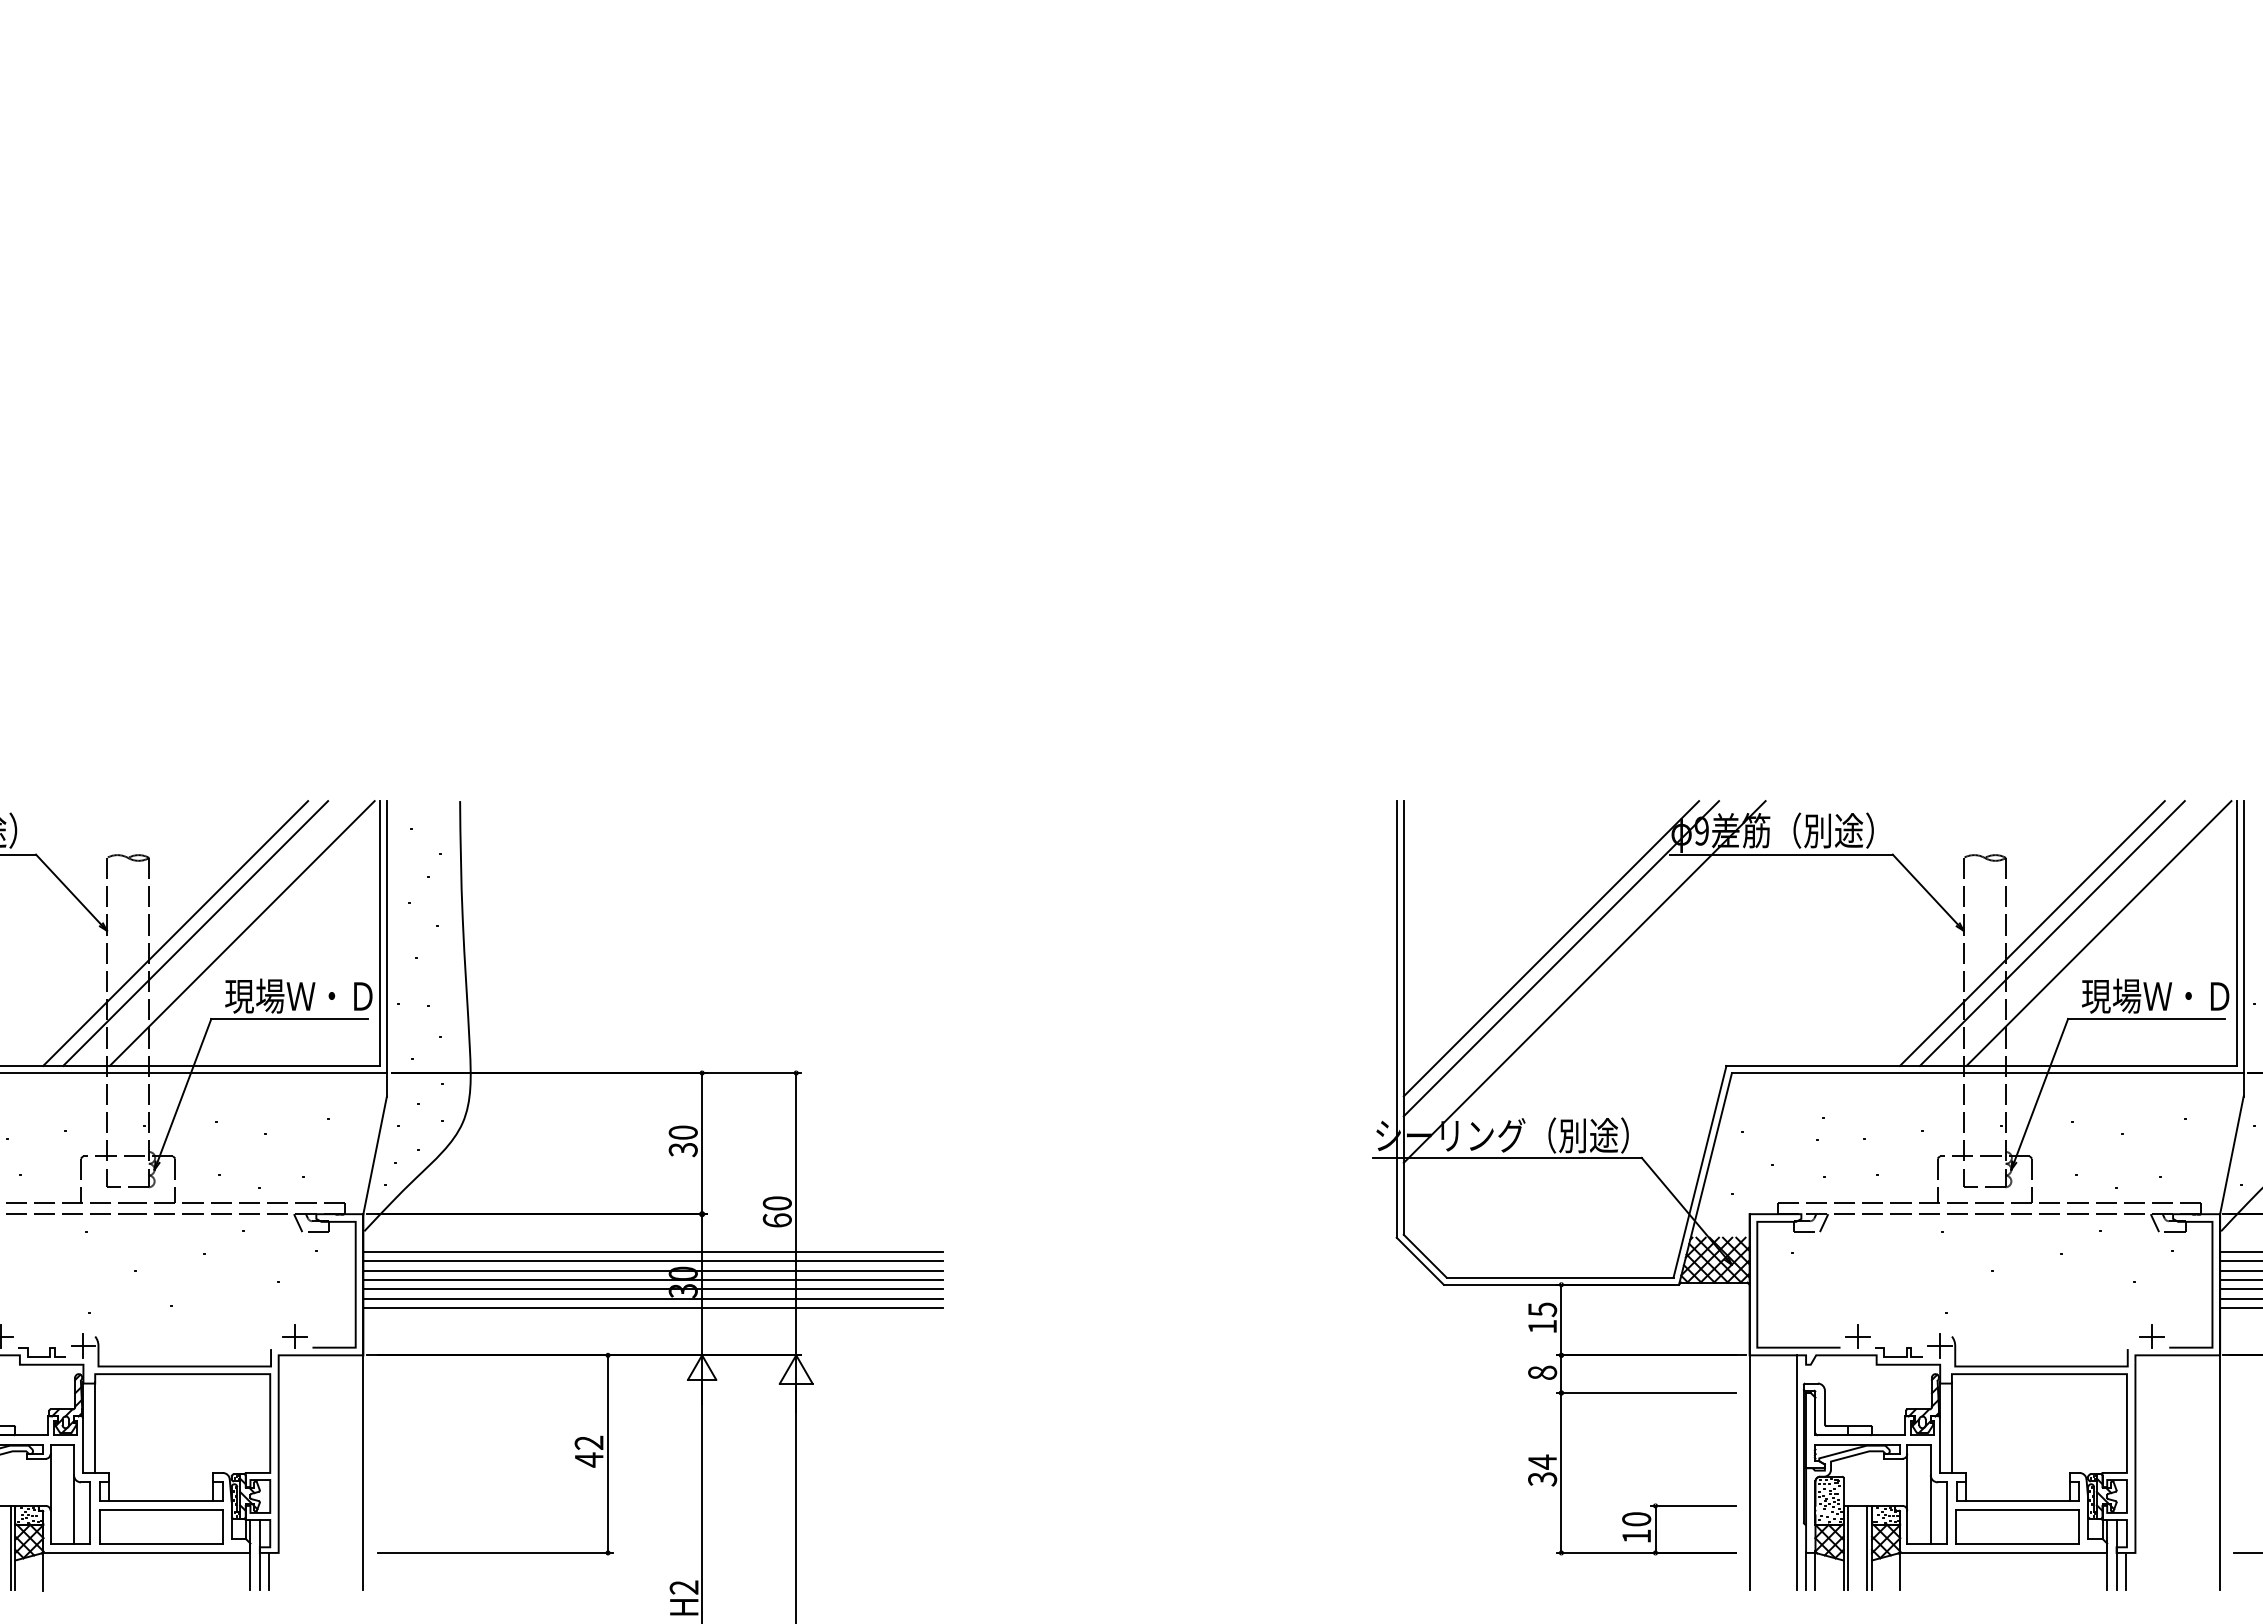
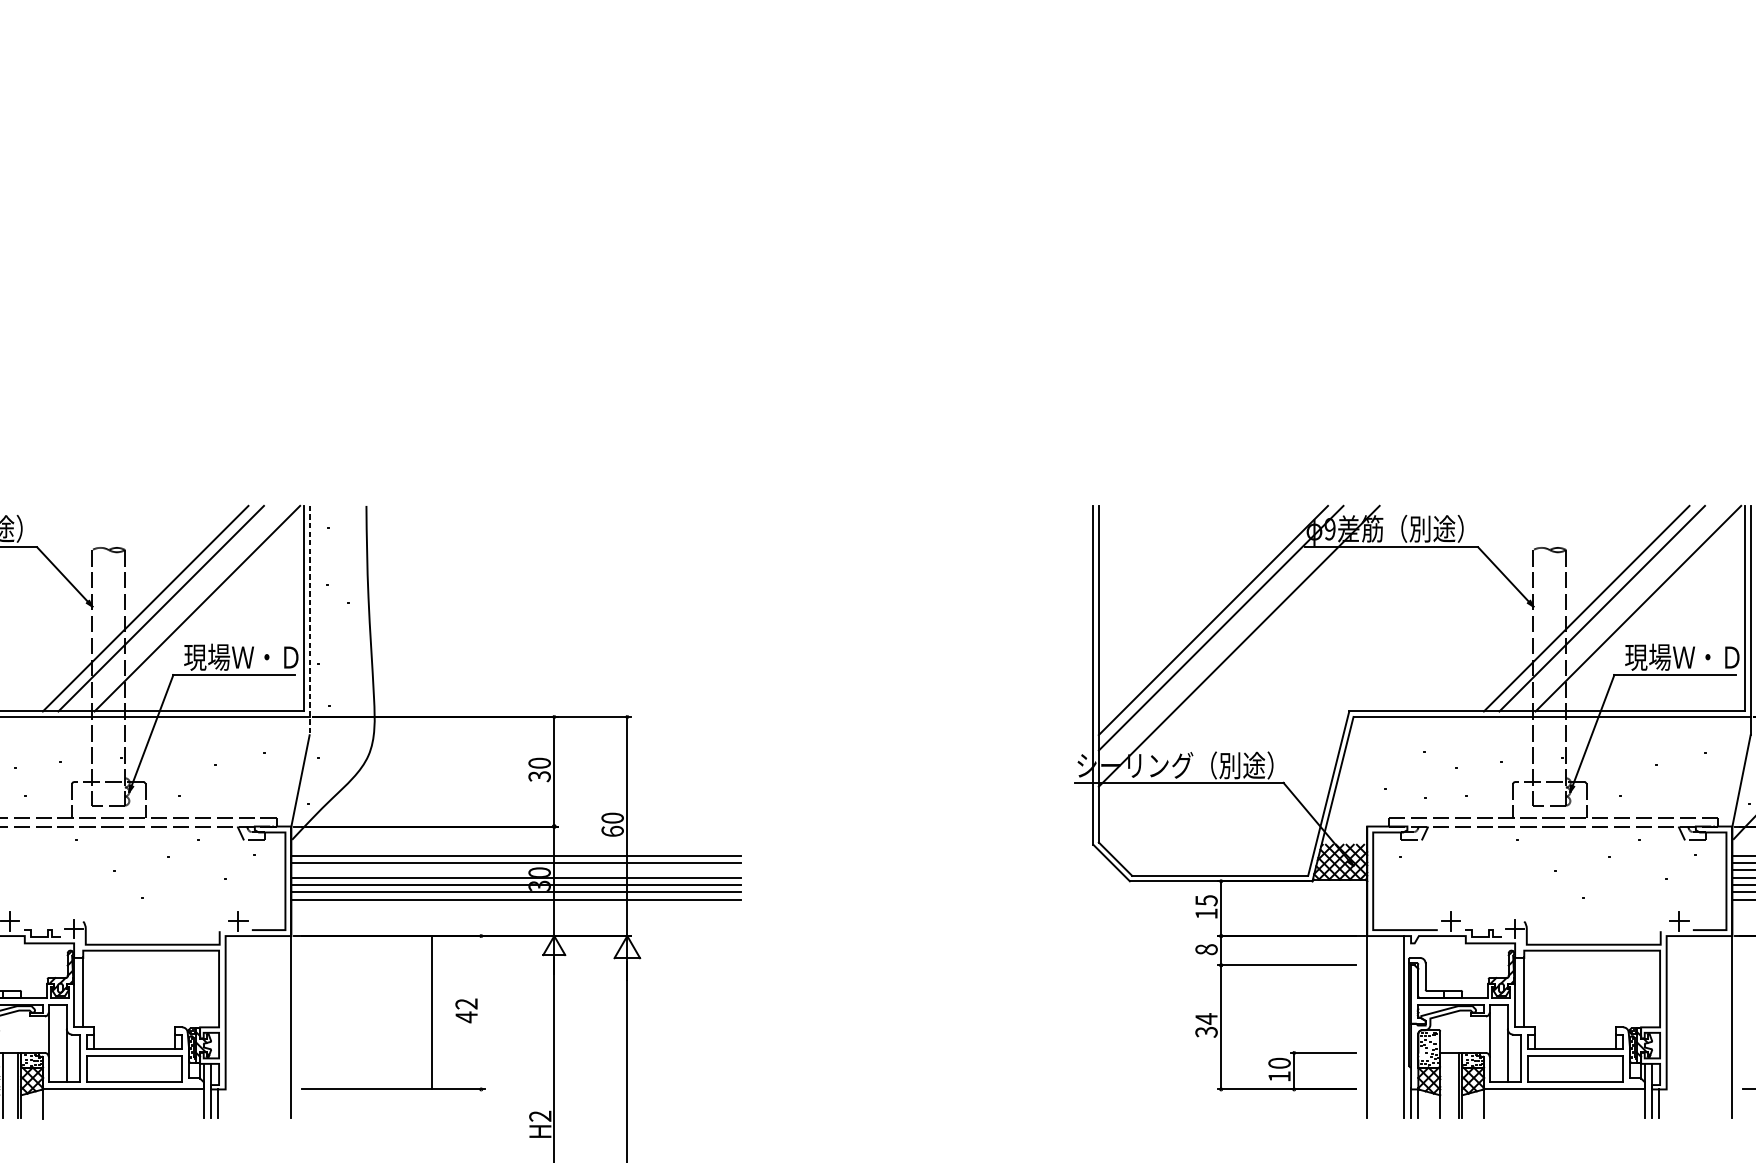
line: (386, 948) -> (309, 620), solid -> dashed
line: (652, 1270) -> (515, 870), removed
line: (608, 1453) -> (431, 1012), moved
line: (1848, 1547) -> (1443, 1085), removed

